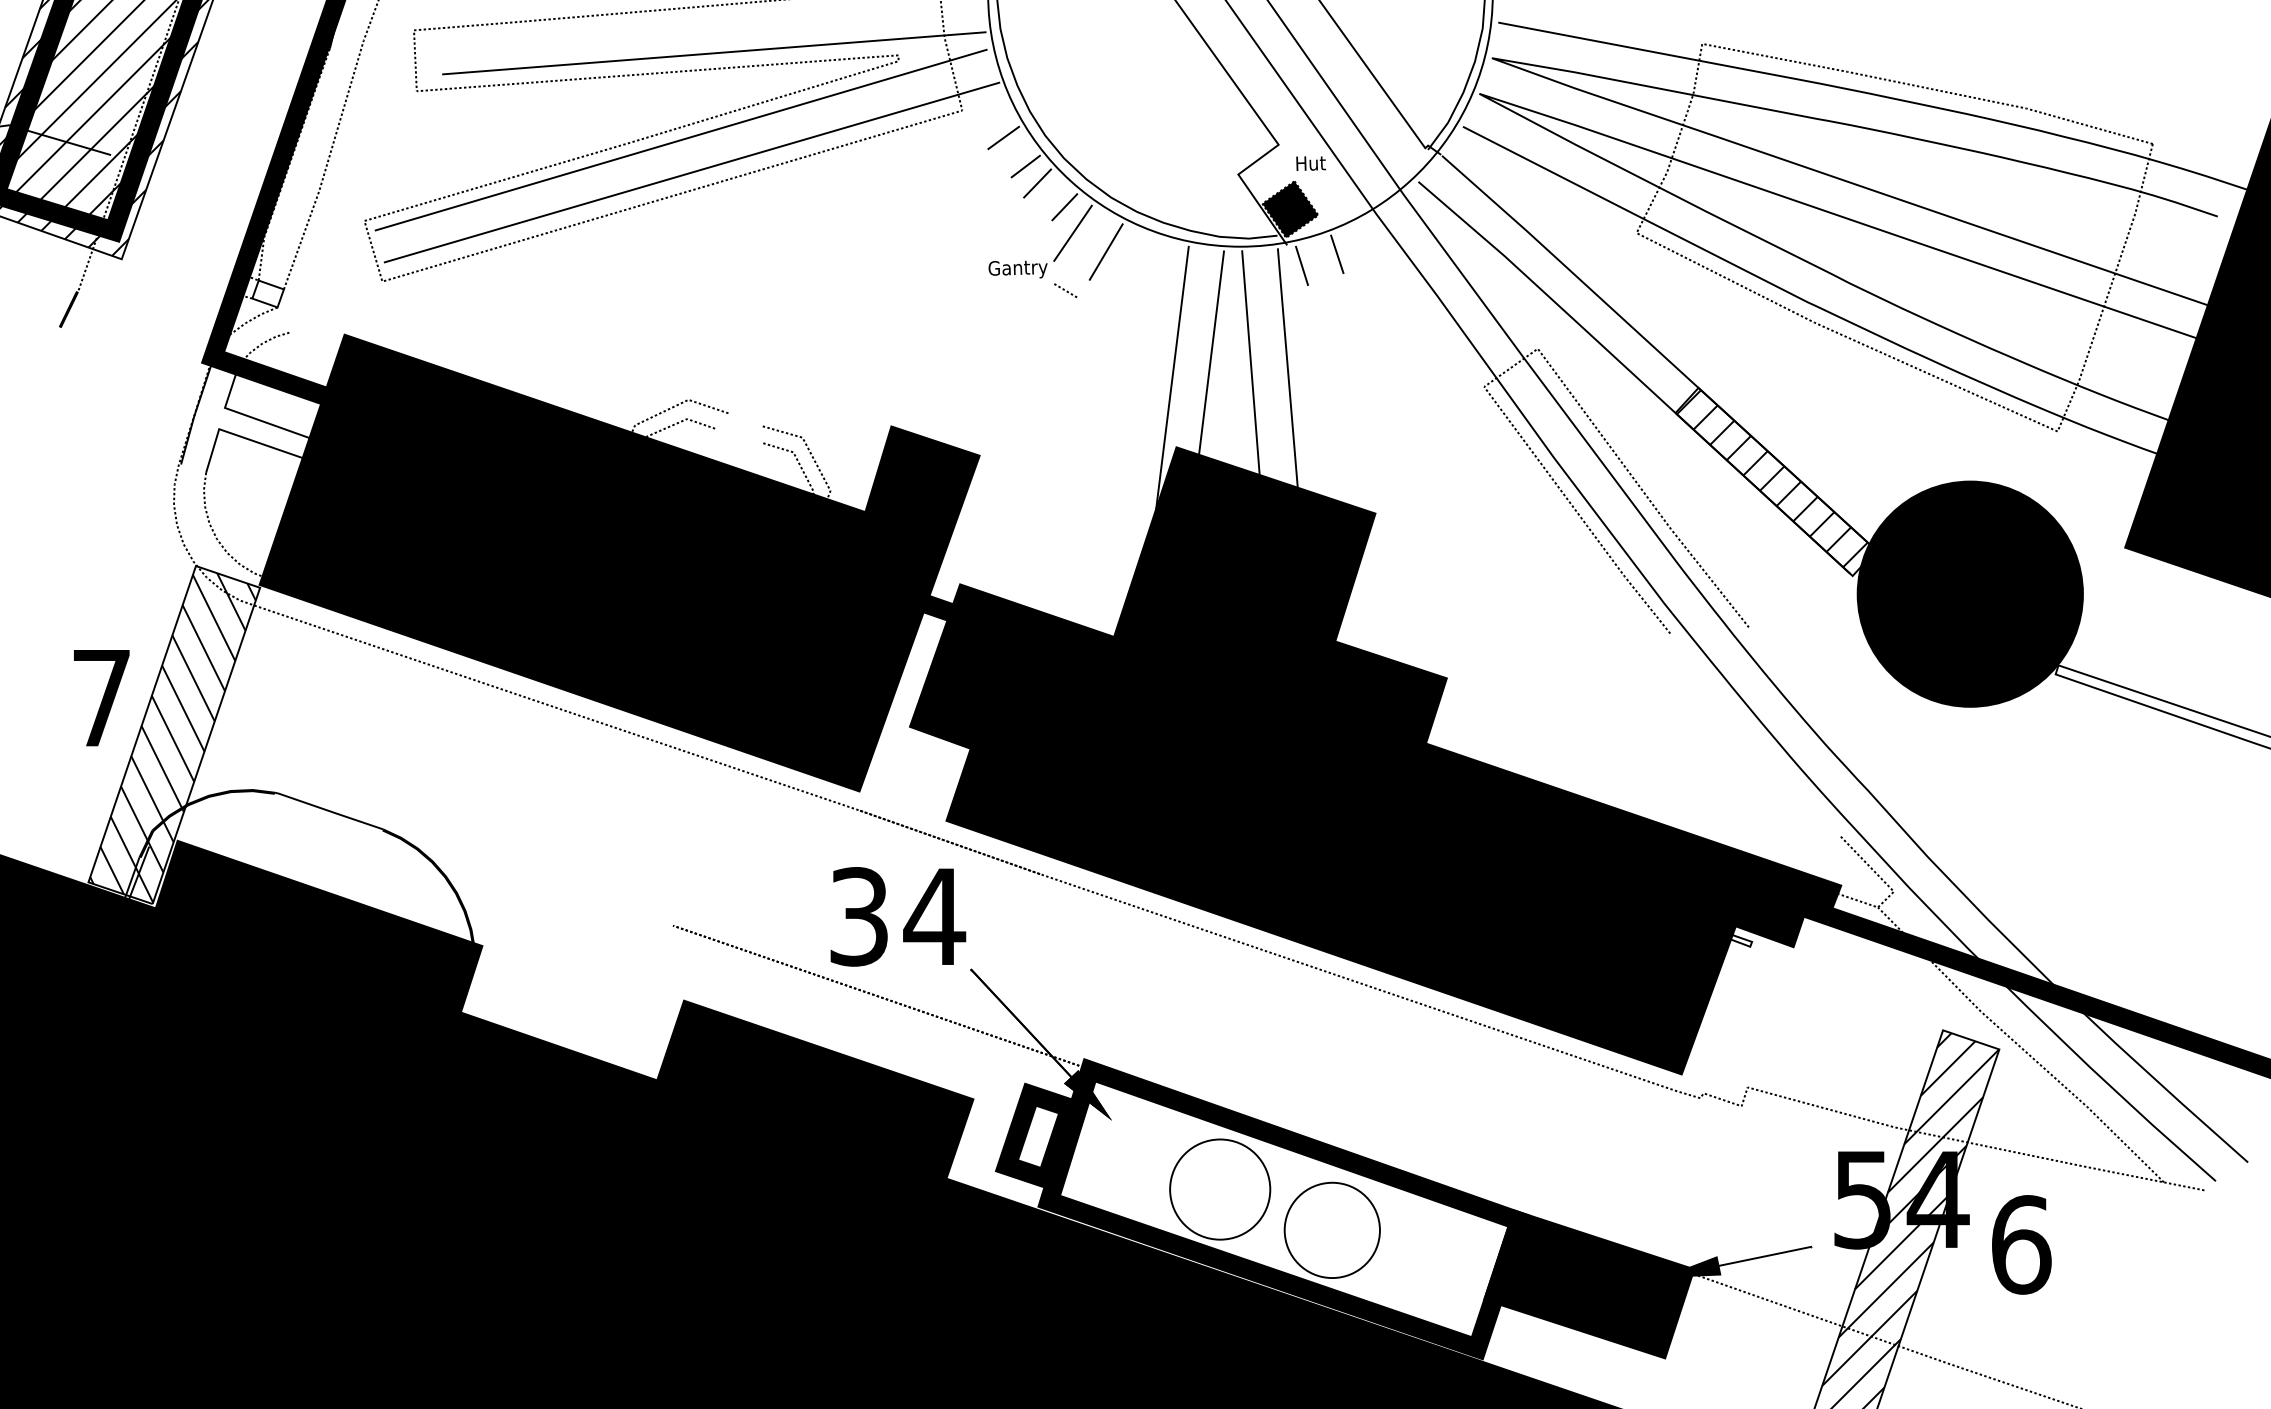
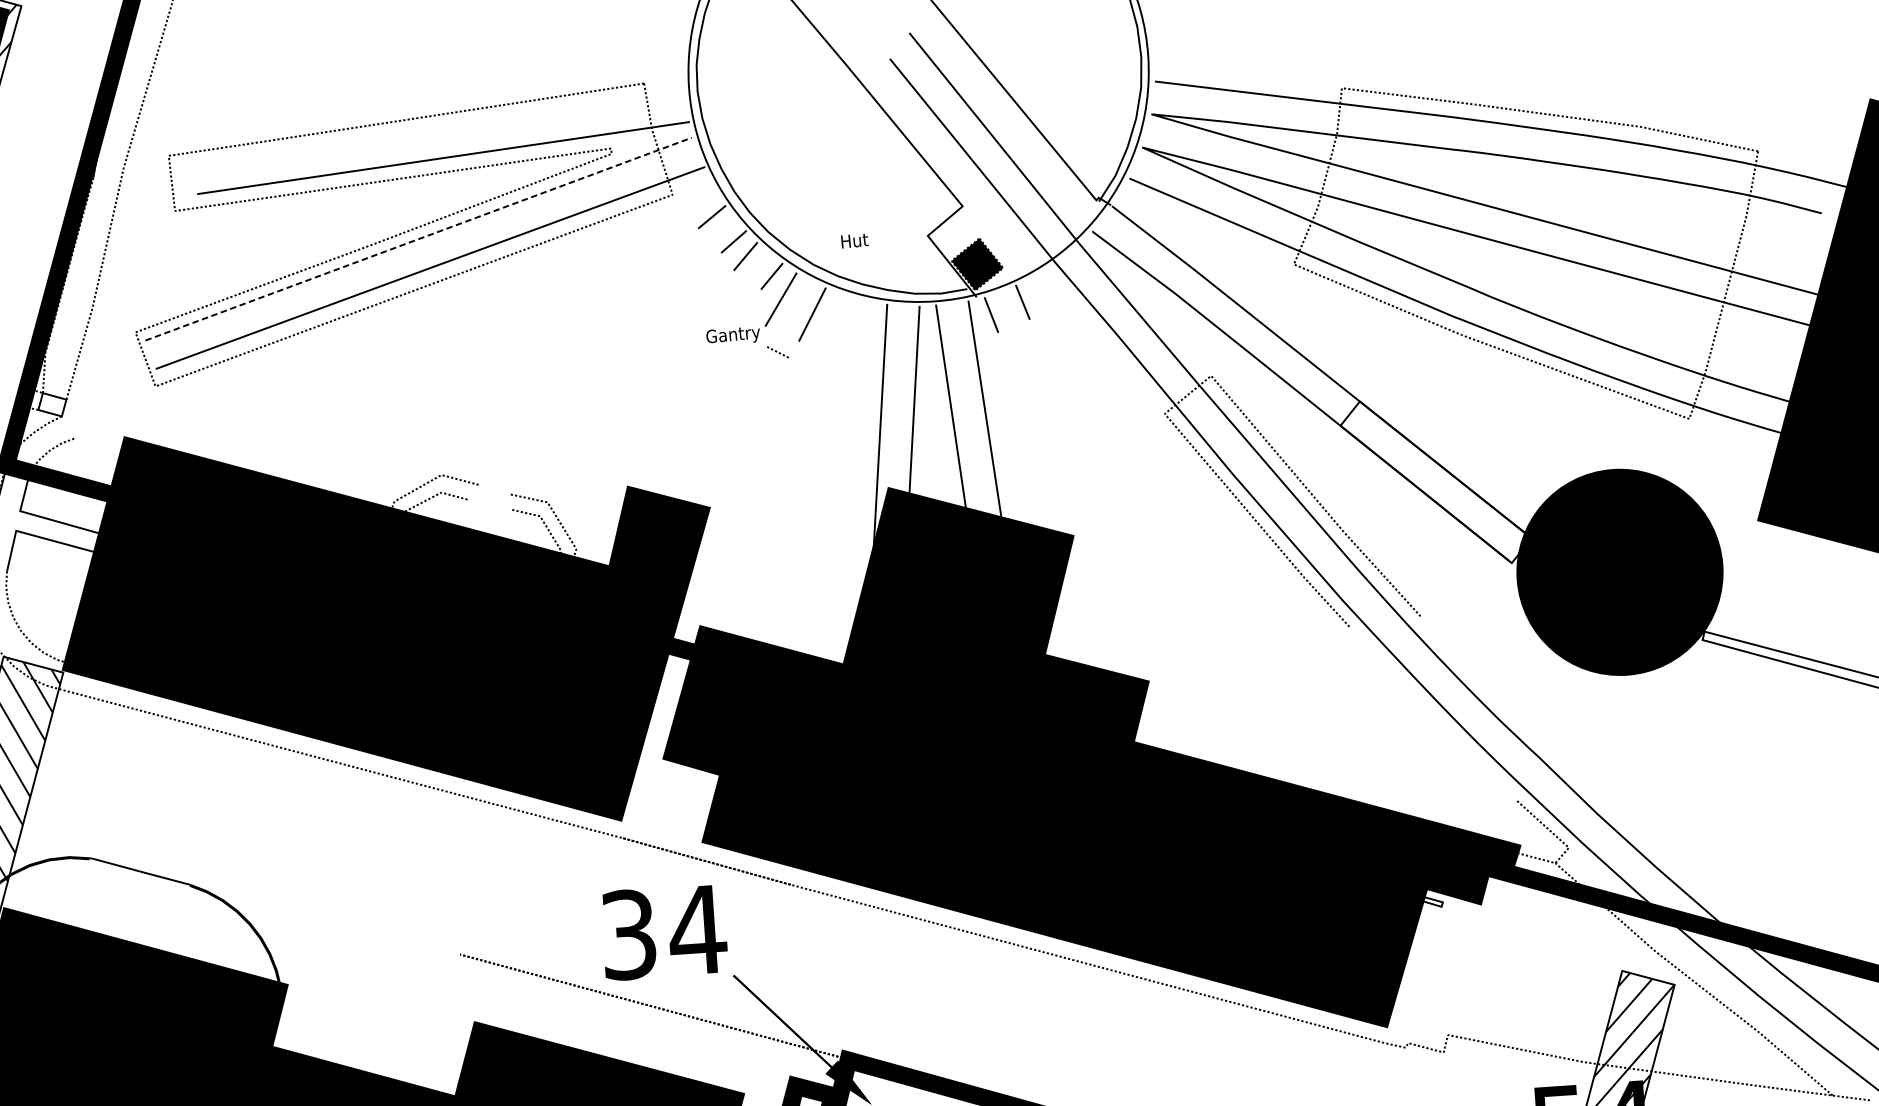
line: (681, 139) -> (418, 238), solid -> dashed
text: (1311, 163) -> (855, 240), moved
hatch: (1771, 478) -> (1431, 479), removed

